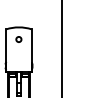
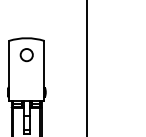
circle: (18, 39) -> (26, 55), size x1.67

